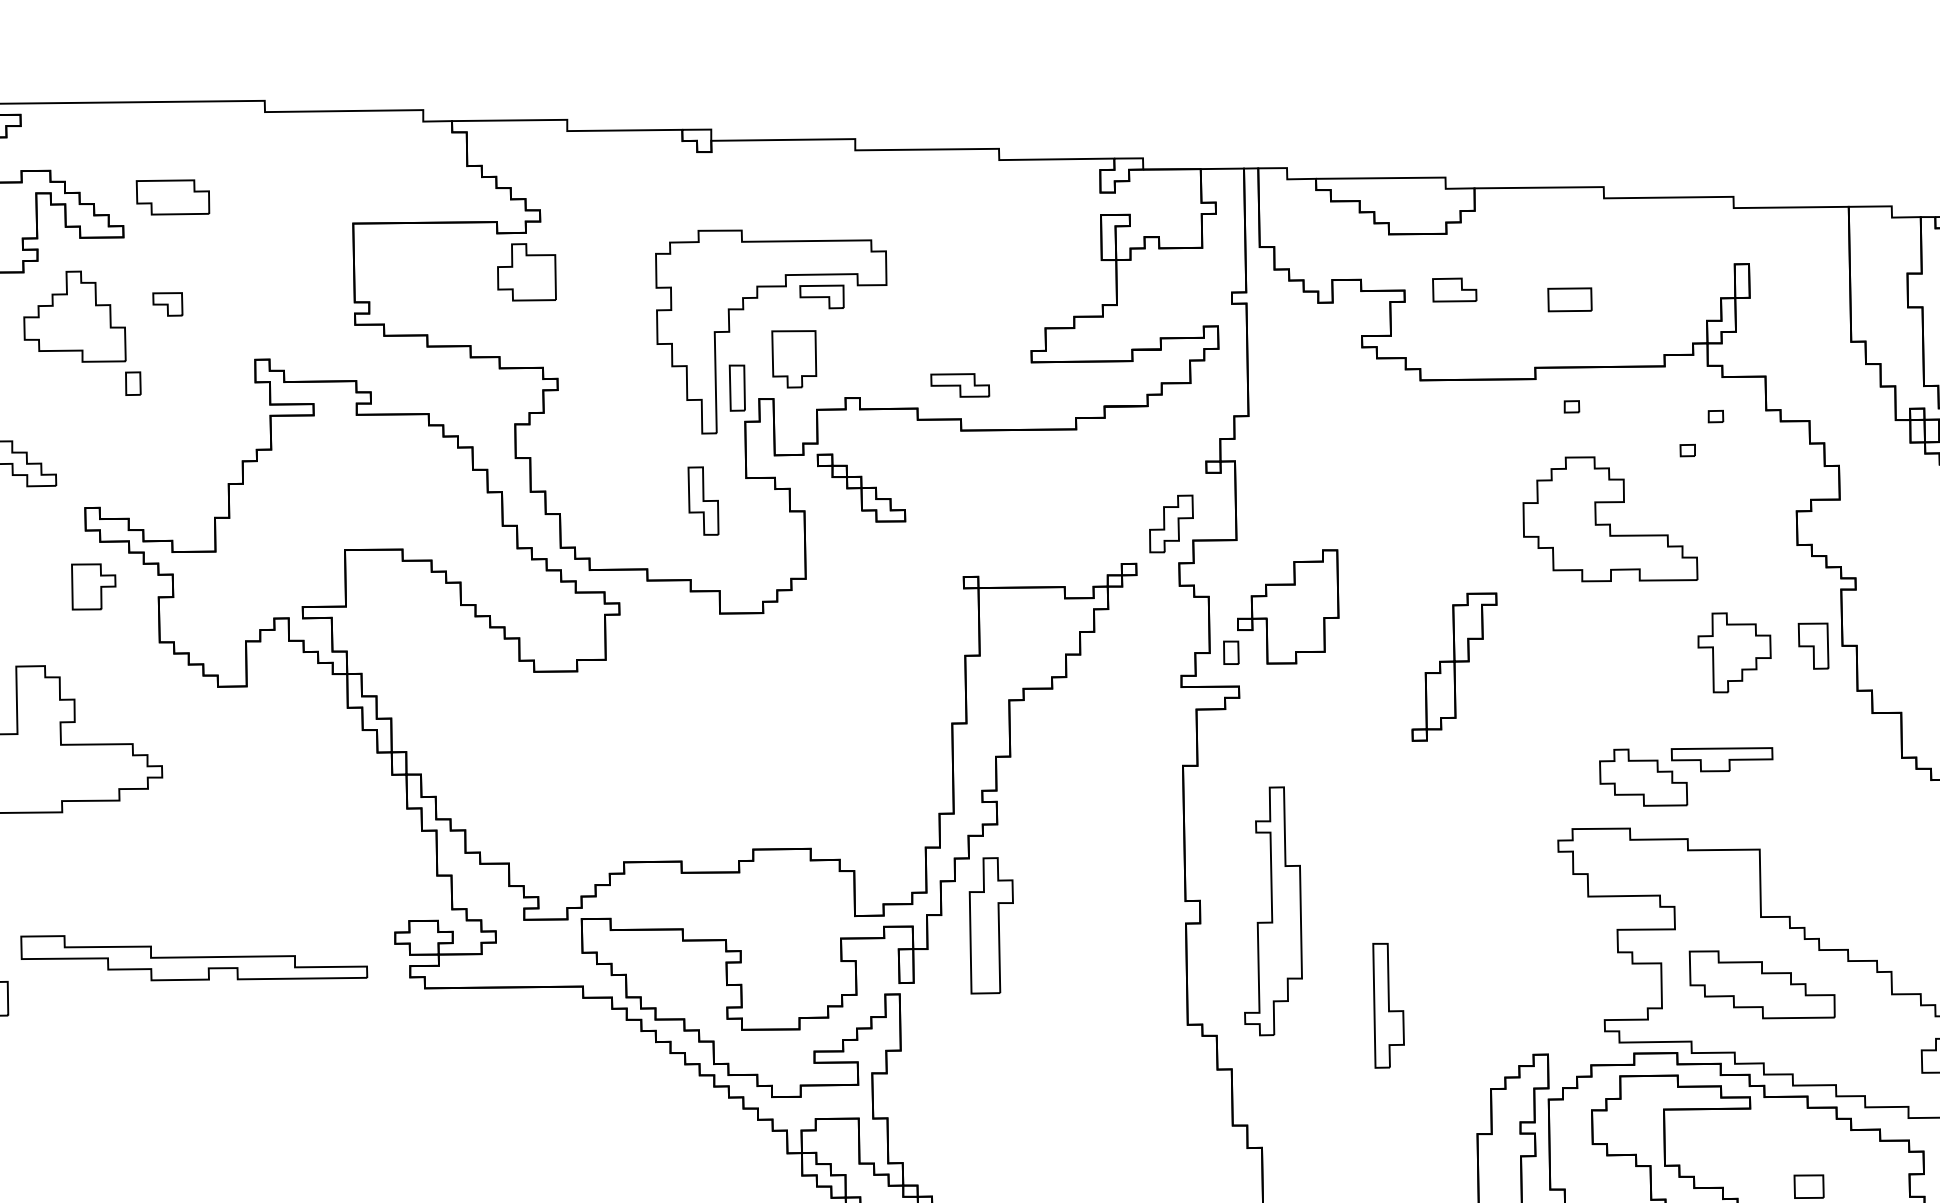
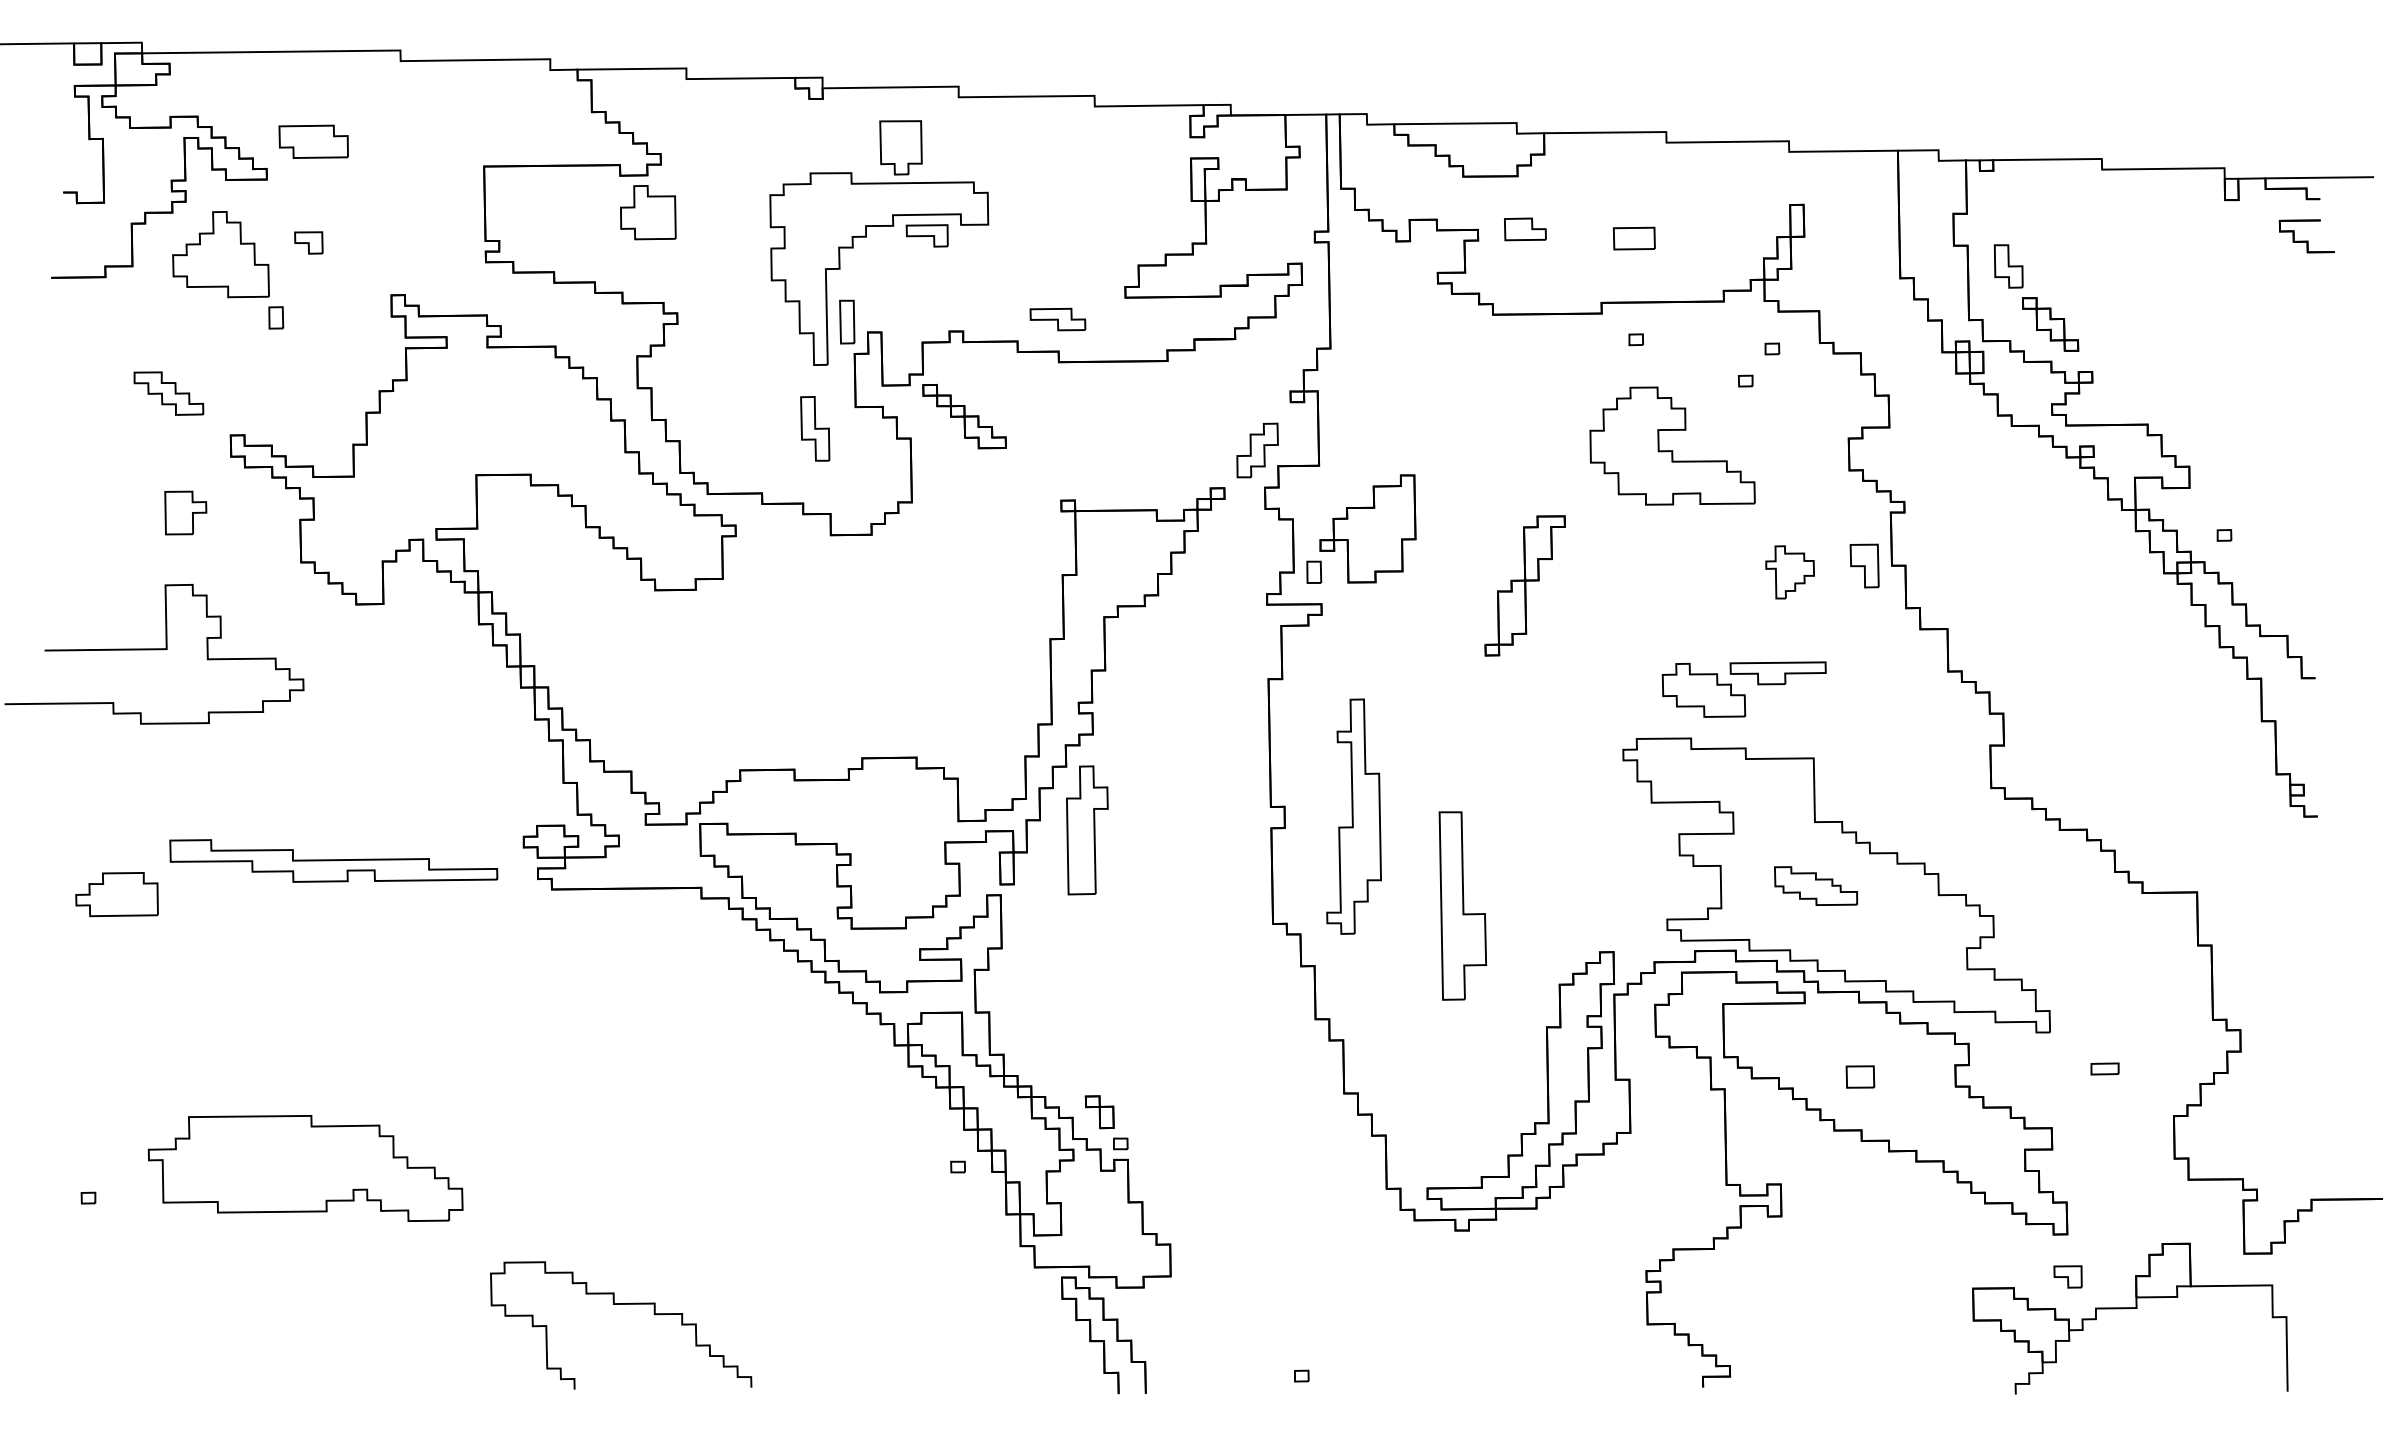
part: (793, 358) -> (900, 147), moved
part: (93, 586) -> (185, 512), moved
part: (1735, 653) -> (1790, 572), size x0.7
part: (1761, 984) -> (1815, 885), size x0.6
part: (1388, 1005) -> (1462, 905), size x1.6

